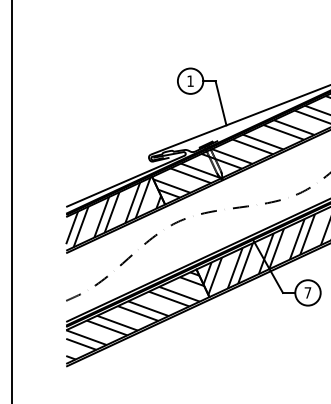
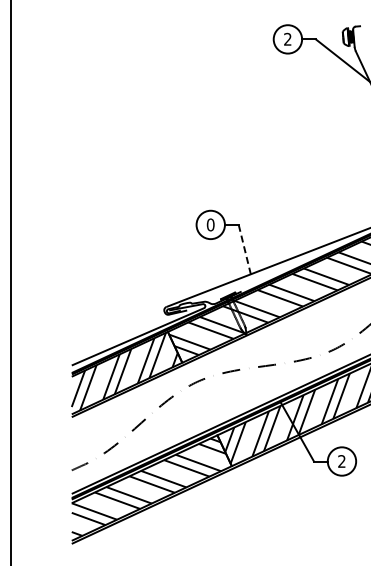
text: (190, 80) -> (210, 224), 1 -> 0
line: (220, 104) -> (244, 250), solid -> dashed
text: (307, 292) -> (341, 461), 7 -> 2

